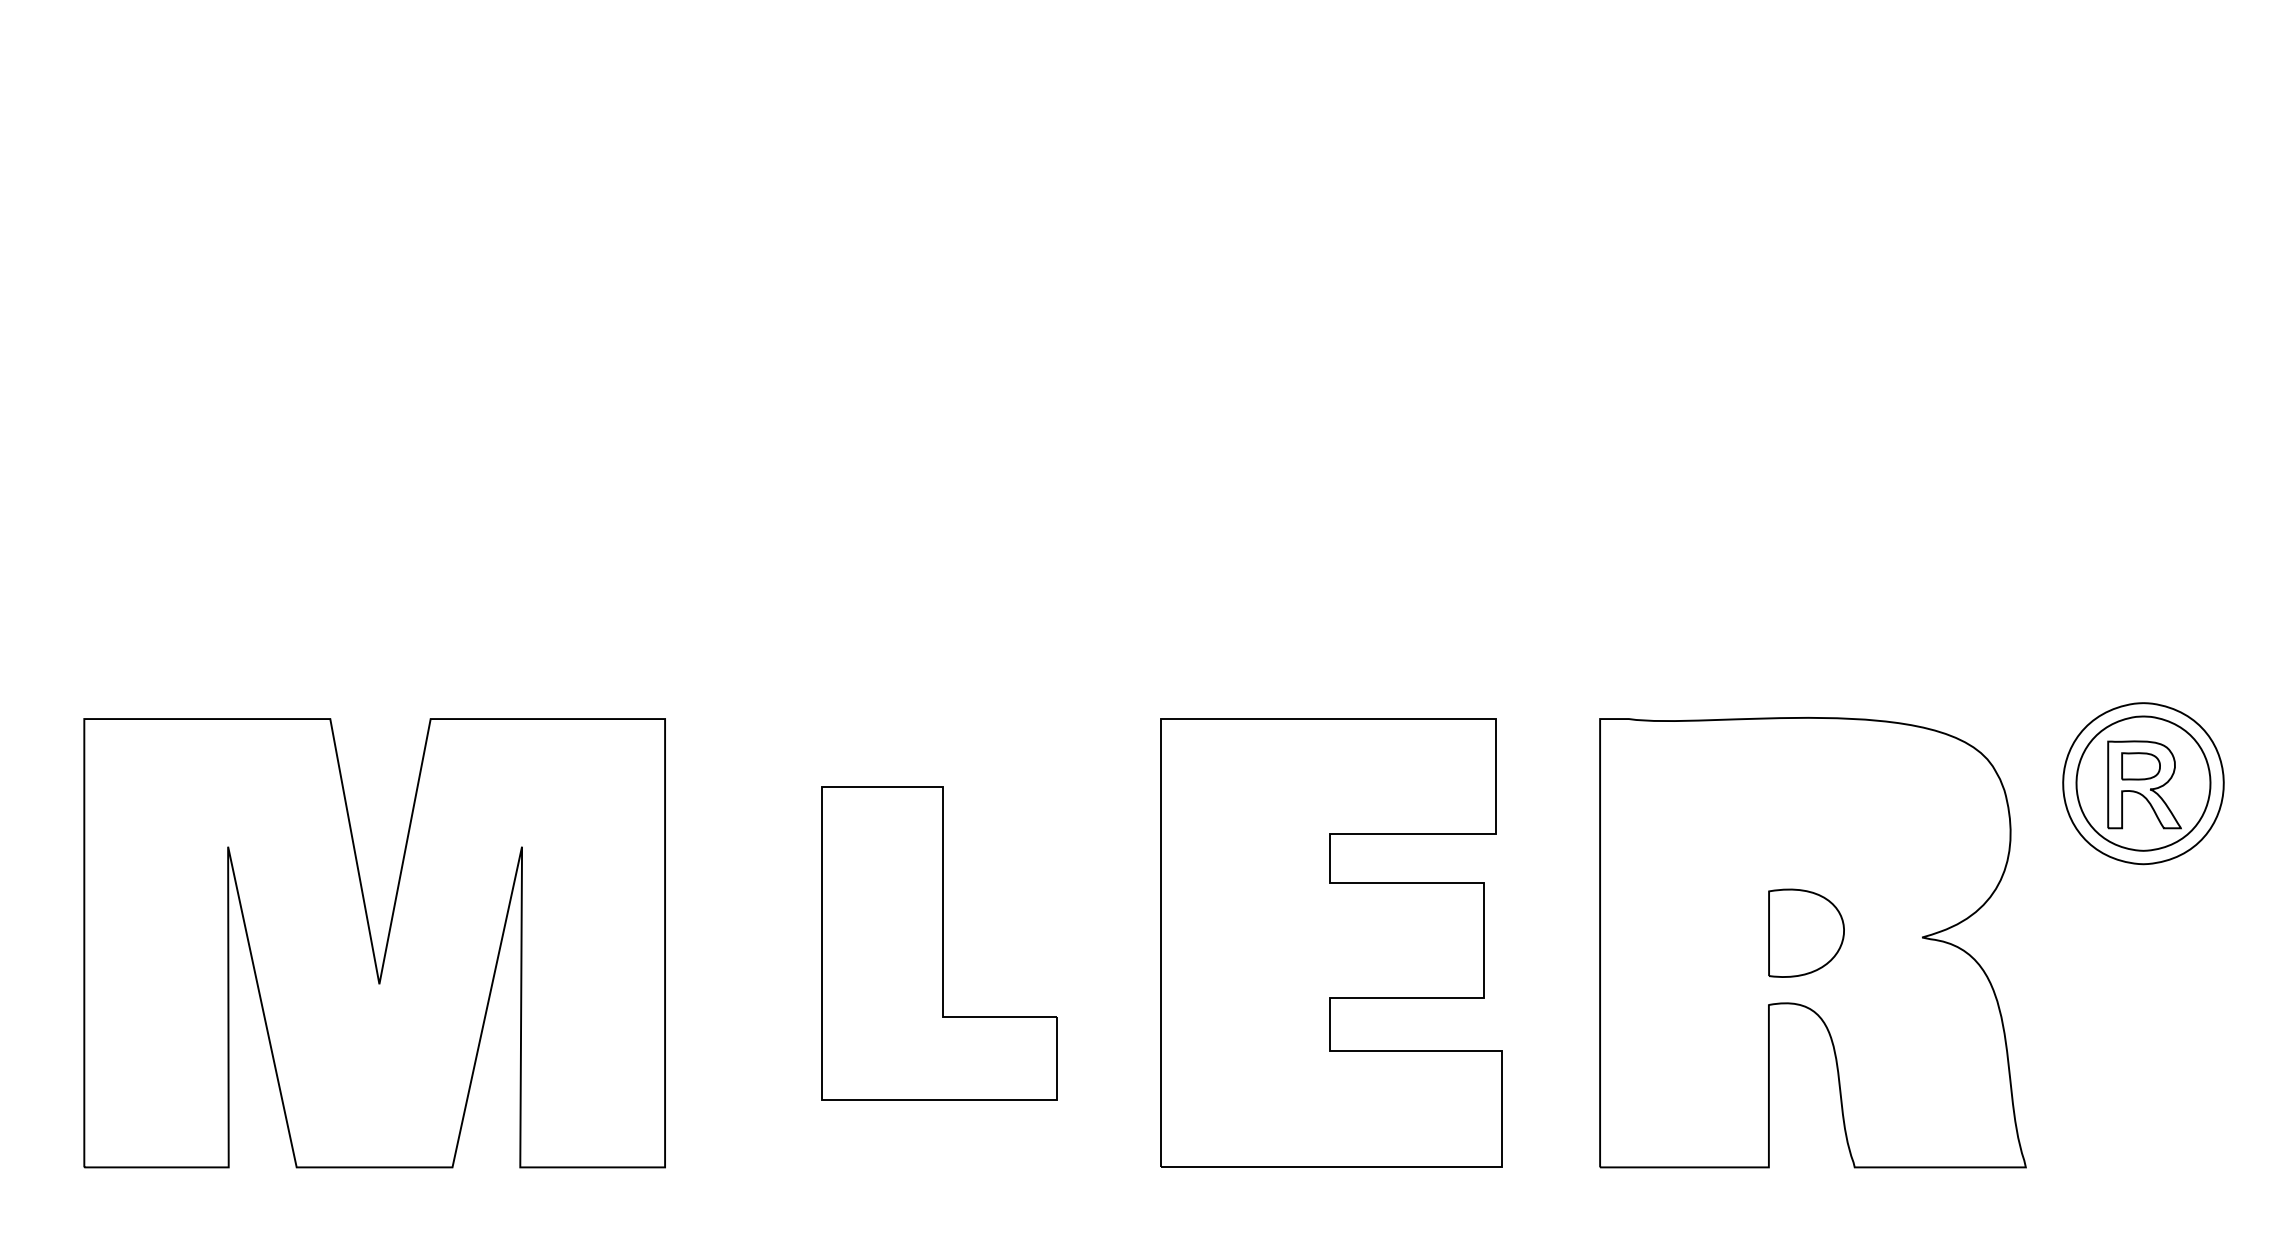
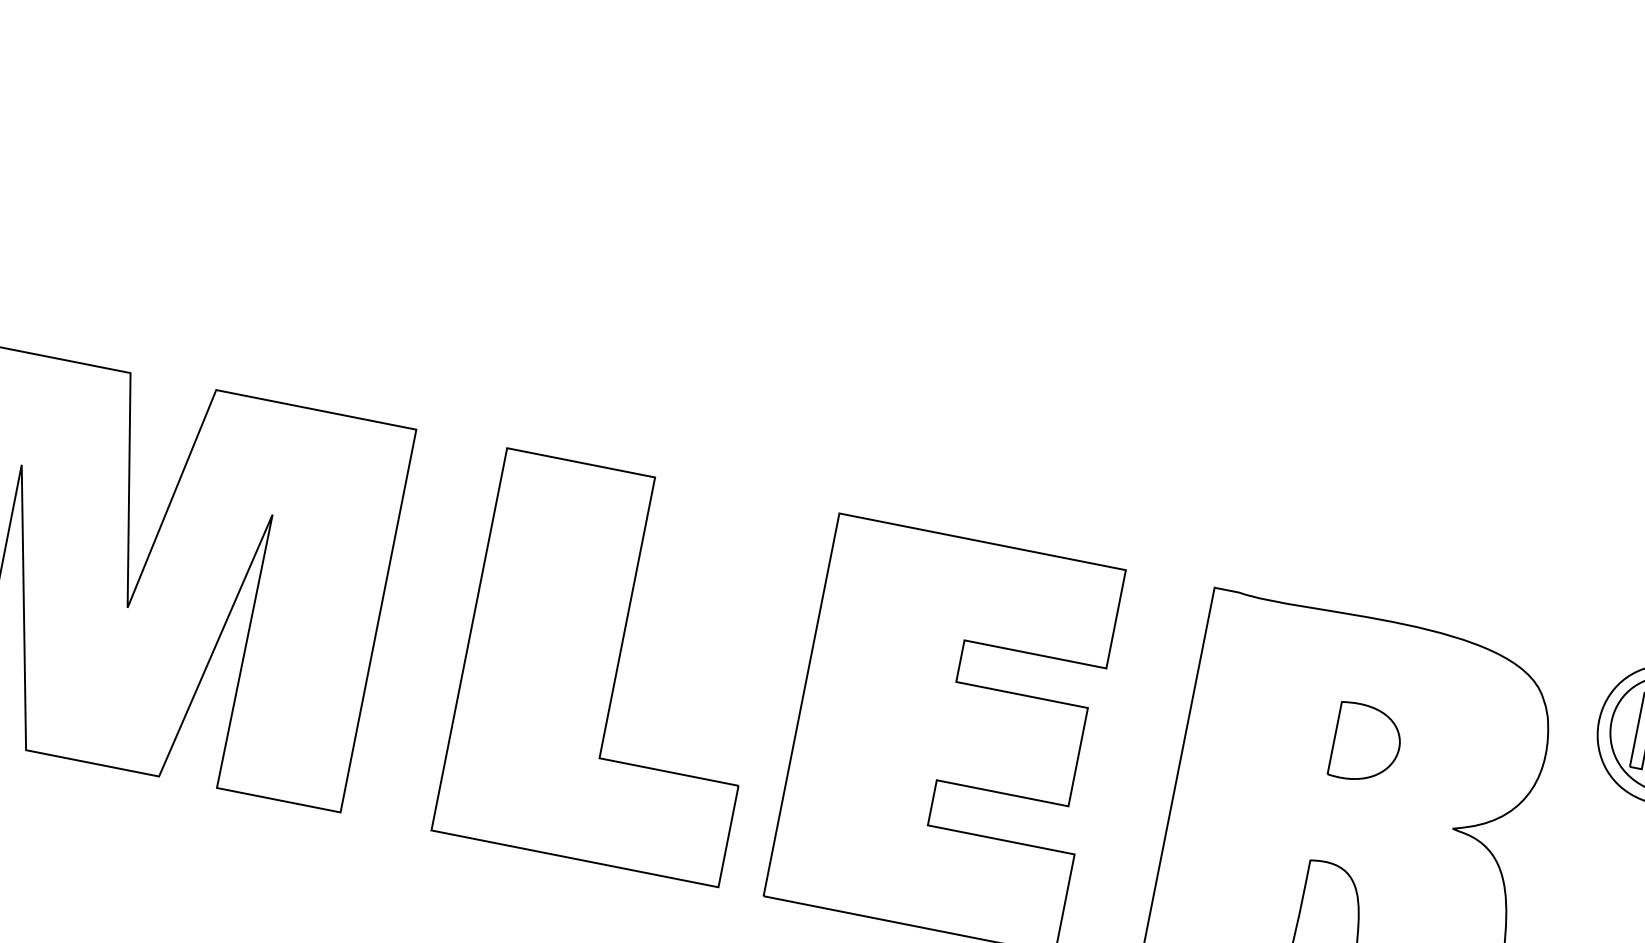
part: (1806, 932) -> (1366, 743), moved
part: (939, 943) -> (612, 667), size x1.43

